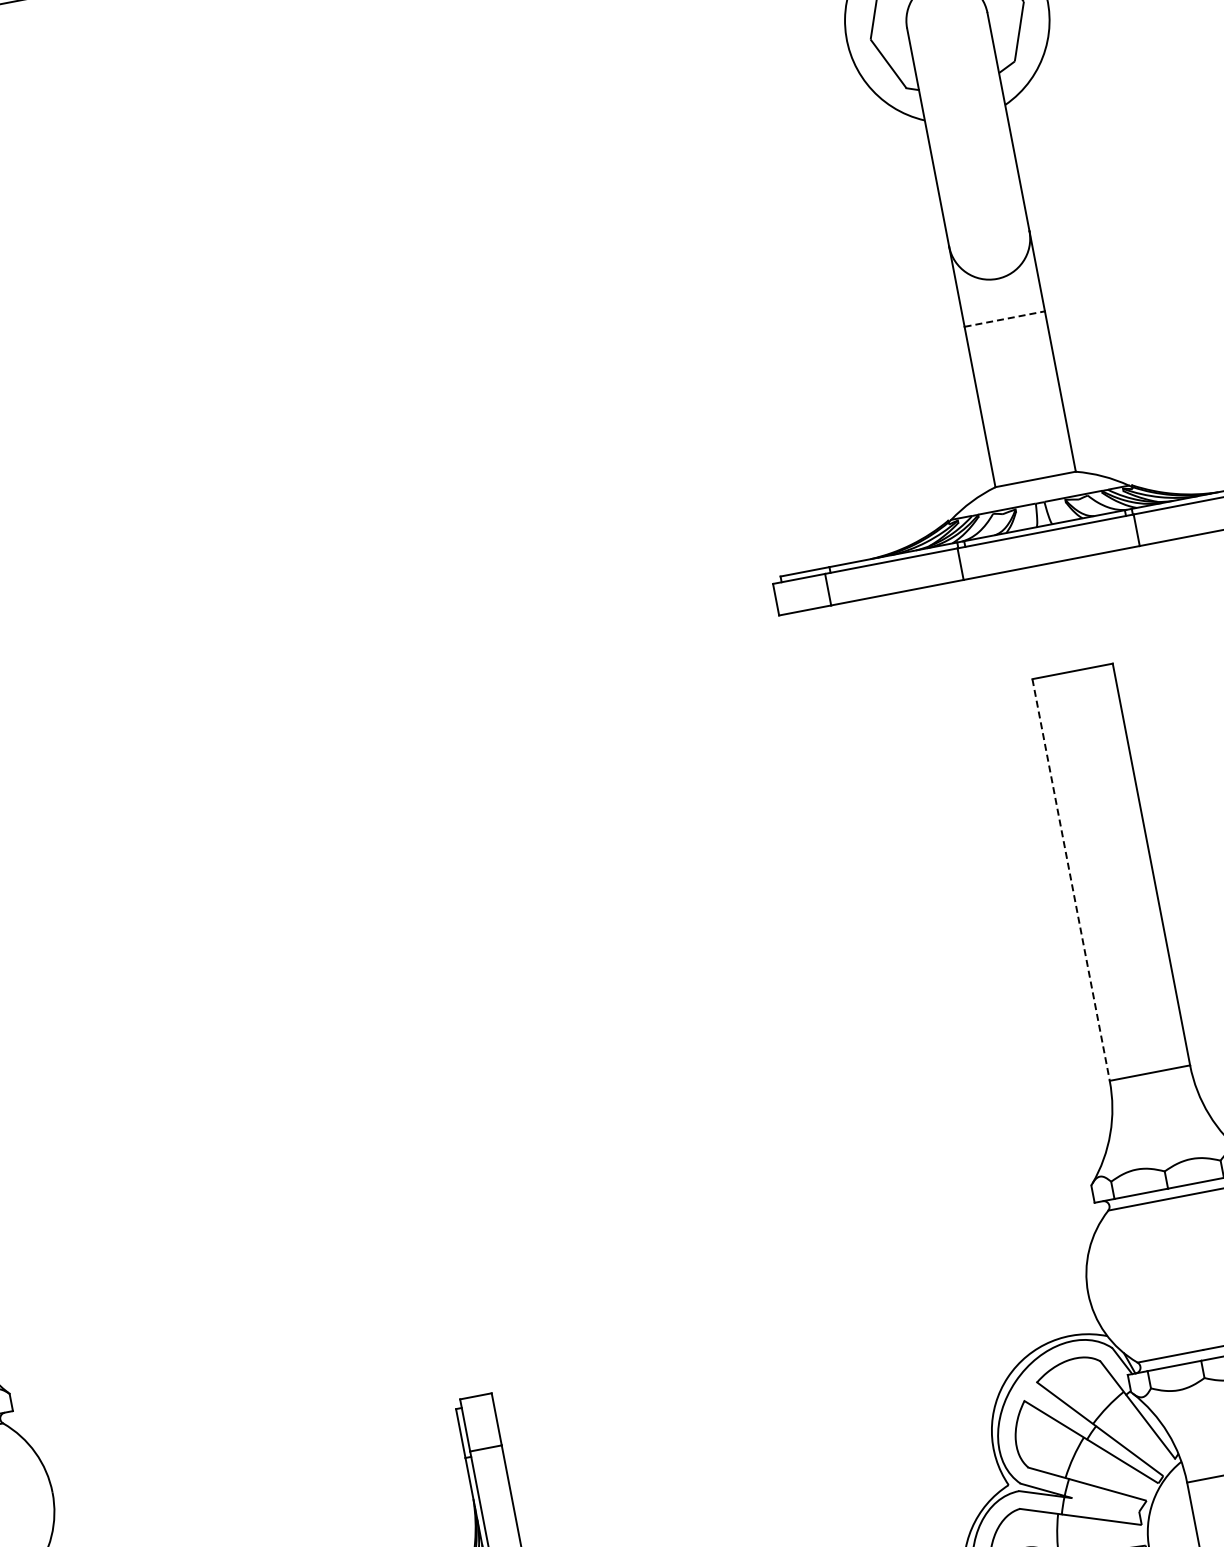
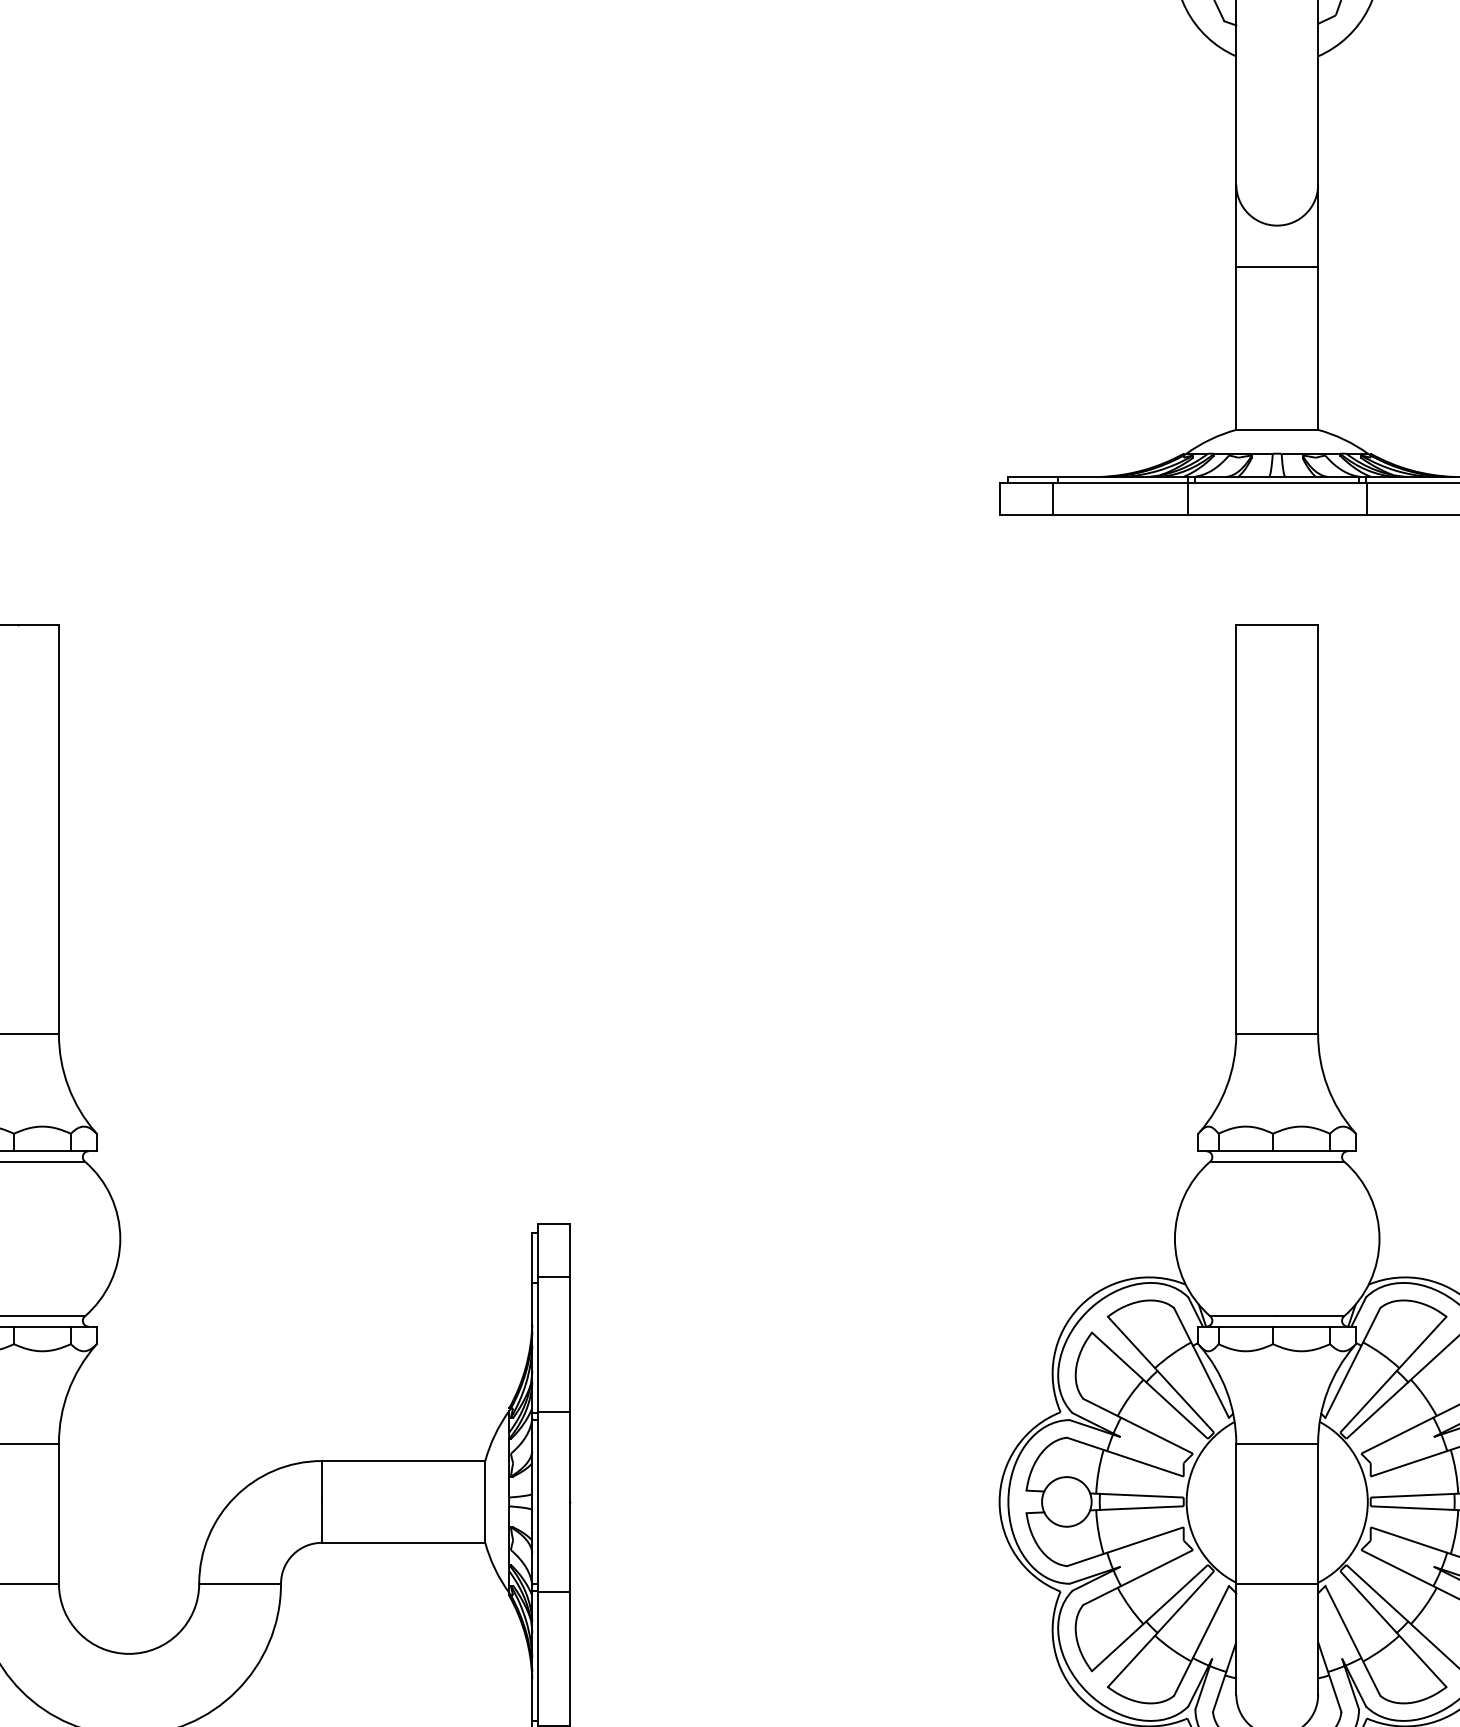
line: (1005, 319) -> (1277, 266), dashed -> solid
line: (1071, 879) -> (1236, 829), dashed -> solid

